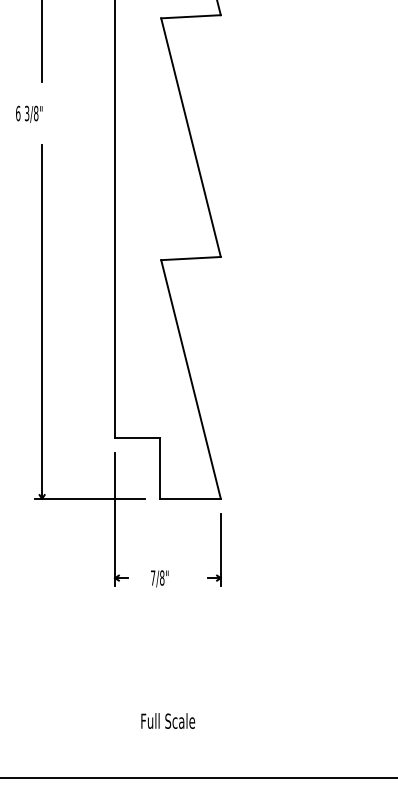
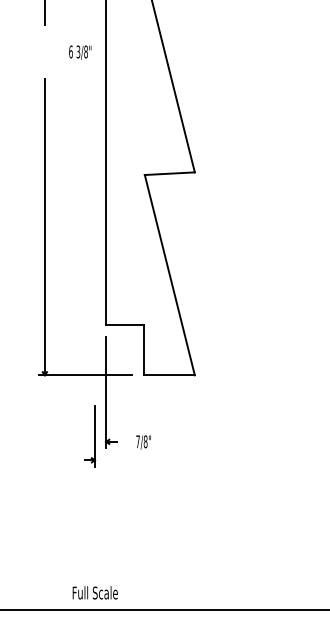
text: (29, 113) -> (80, 51), moved
part: (214, 549) -> (89, 436), moved
text: (168, 720) -> (95, 592), moved

